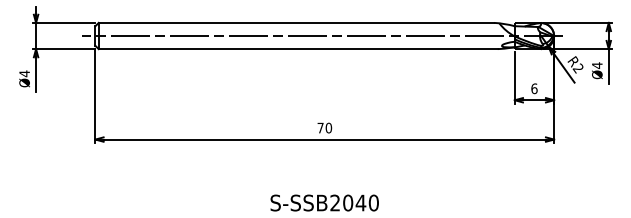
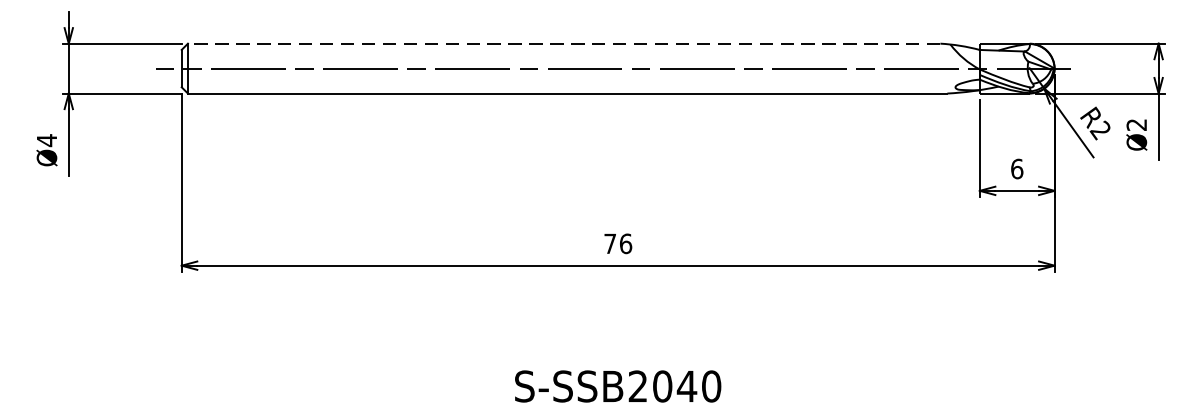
line: (296, 22) -> (564, 42), solid -> dashed
text: (597, 65) -> (1137, 124), Ø4 -> Ø2
text: (328, 127) -> (625, 242), 70 -> 76

